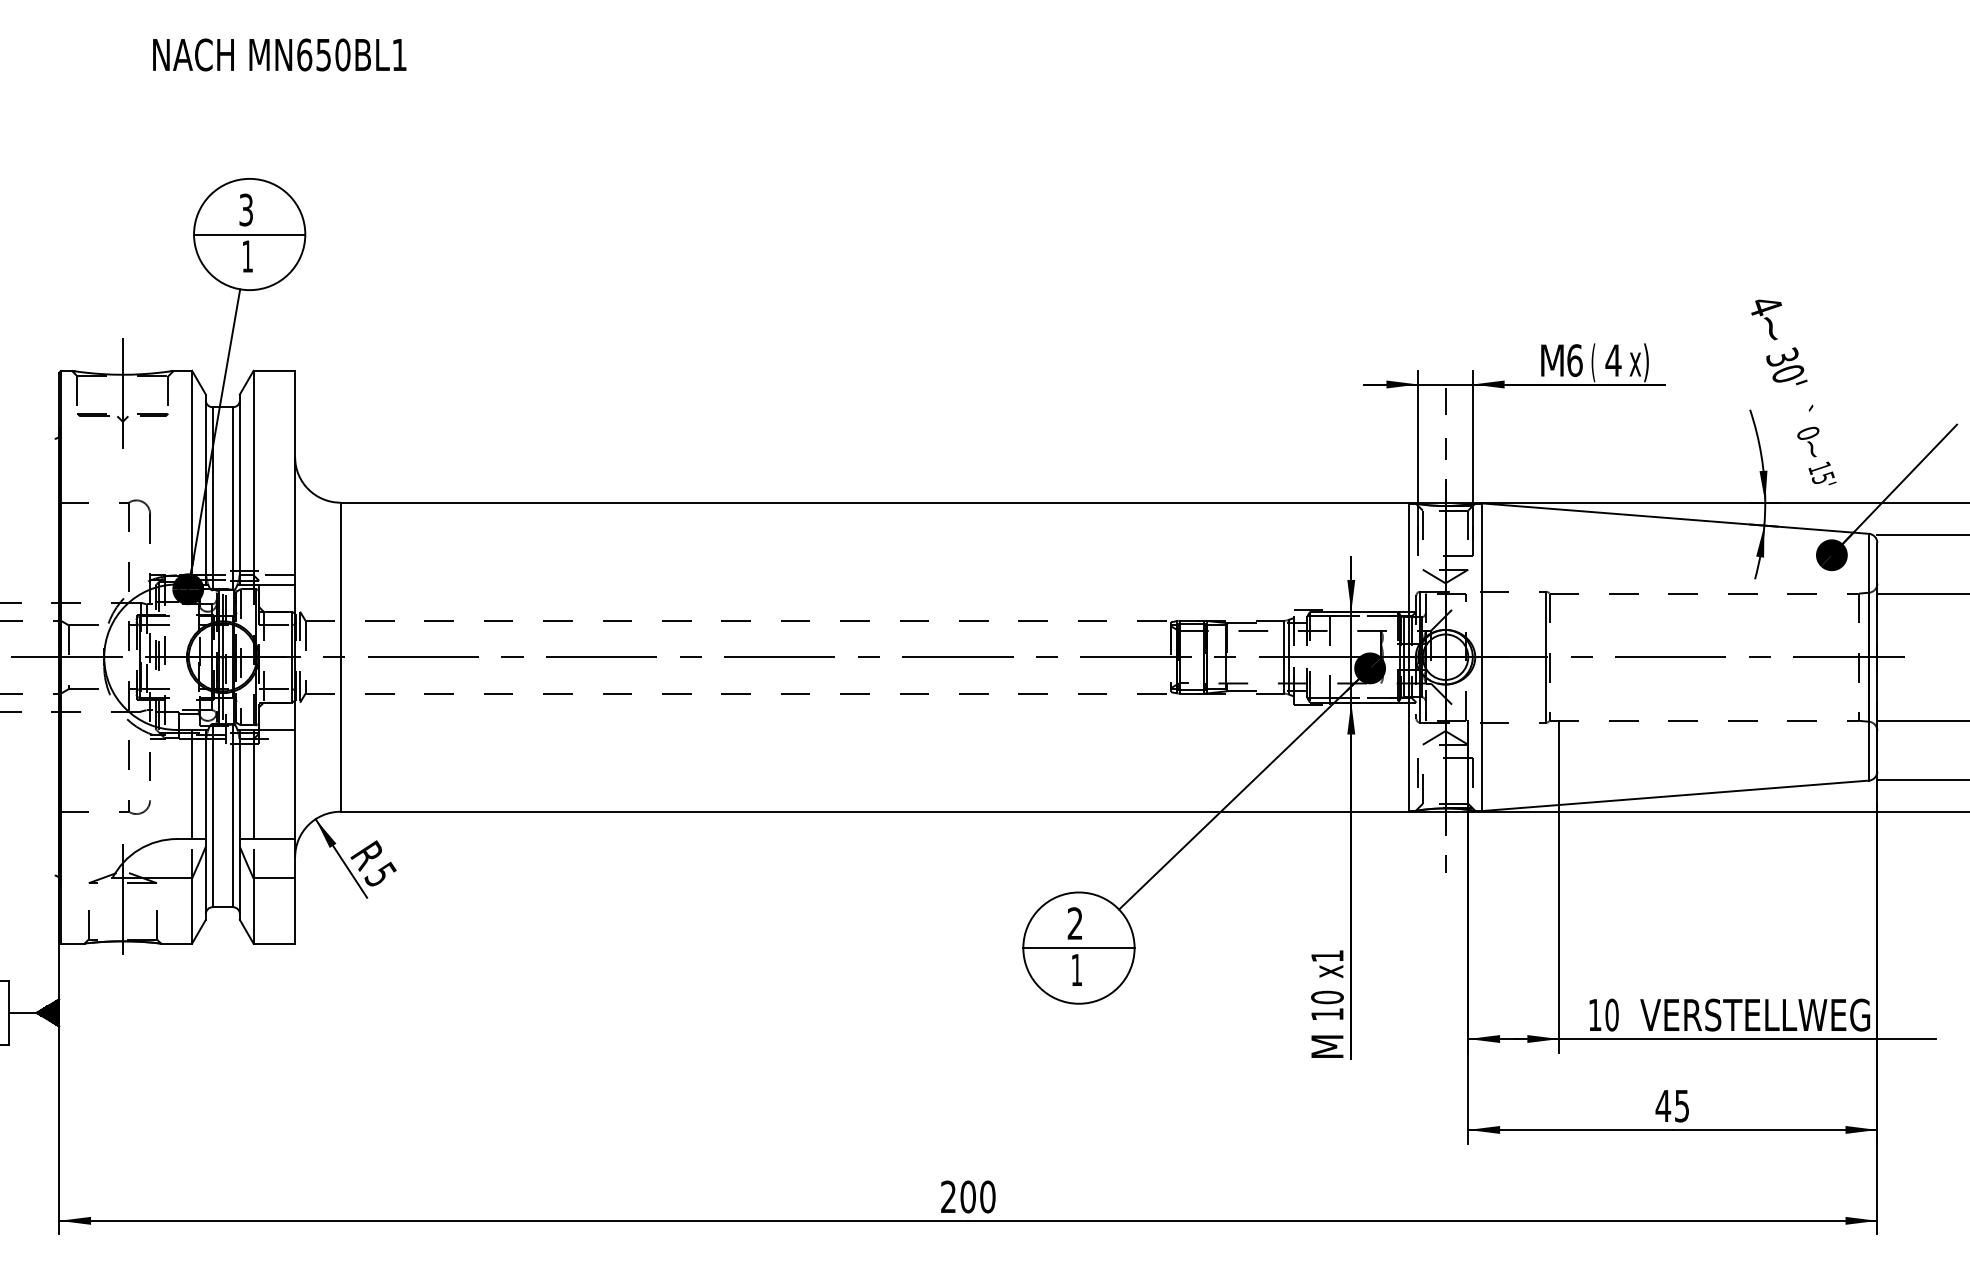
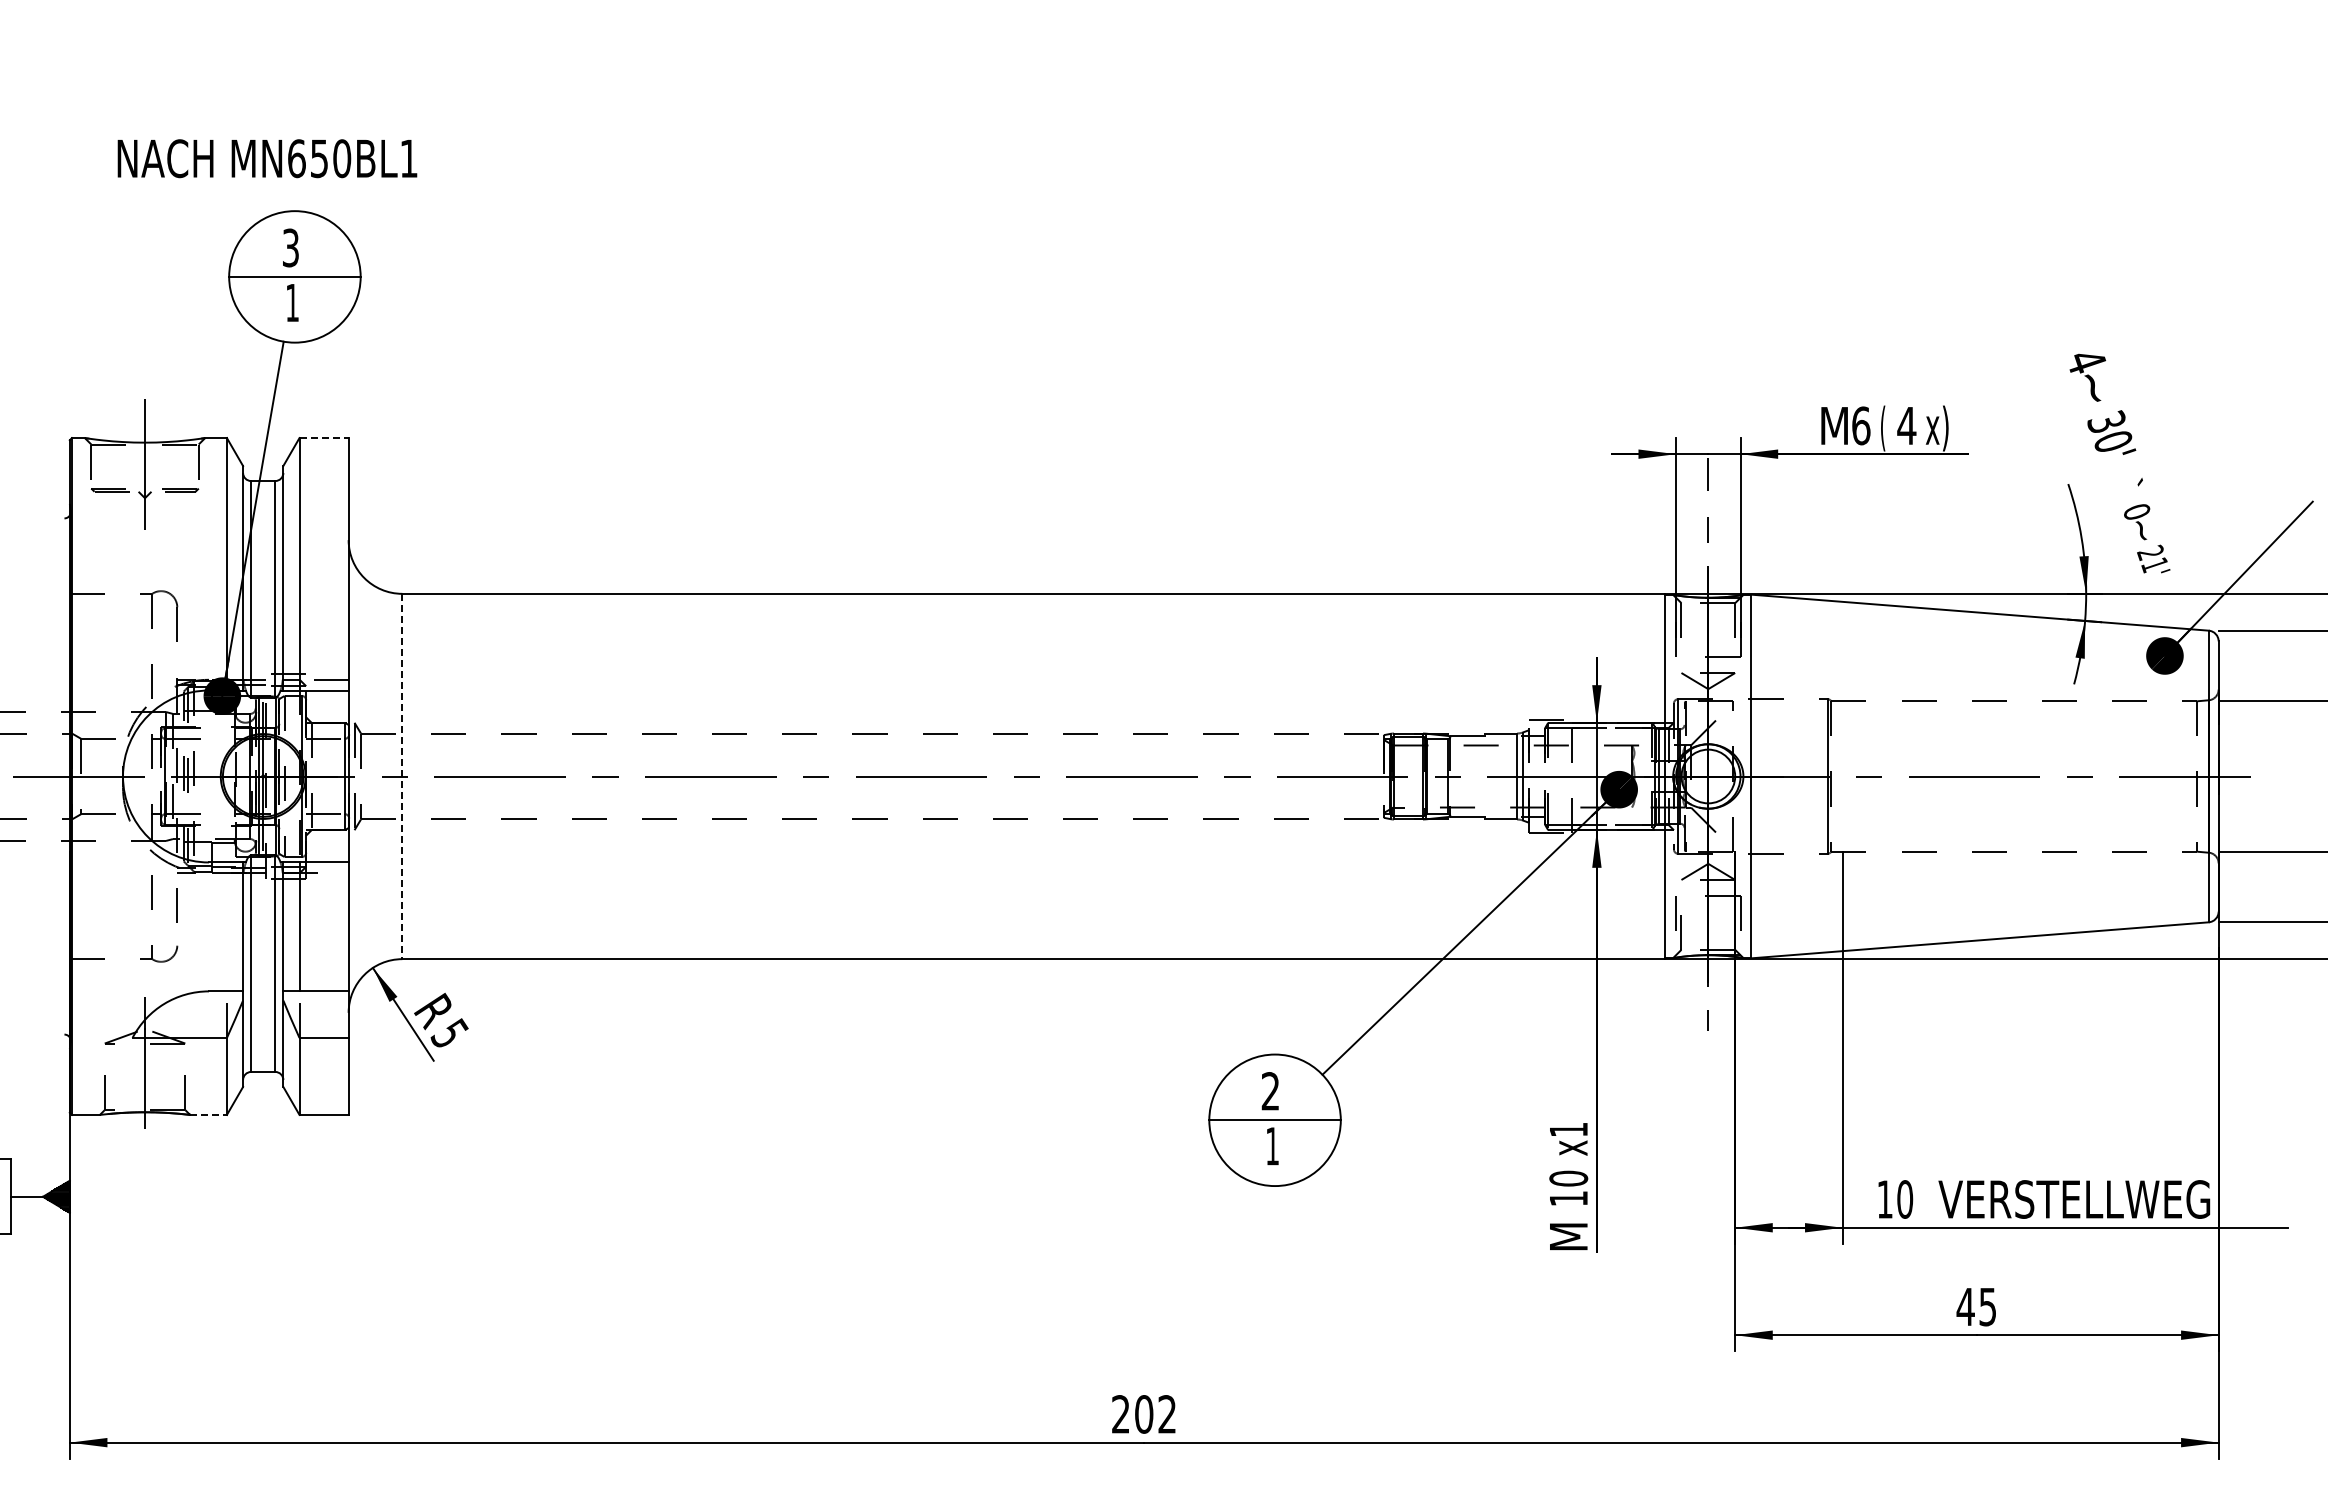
text: (279, 54) -> (267, 158), moved
line: (274, 371) -> (324, 438), solid -> dashed
text: (1821, 472) -> (2152, 558), 15' -> 21'
line: (340, 657) -> (402, 776), solid -> dashed
line: (191, 784) -> (226, 926), removed
line: (177, 943) -> (209, 1114), solid -> dashed
text: (987, 1197) -> (1167, 1414), 200 -> 202

